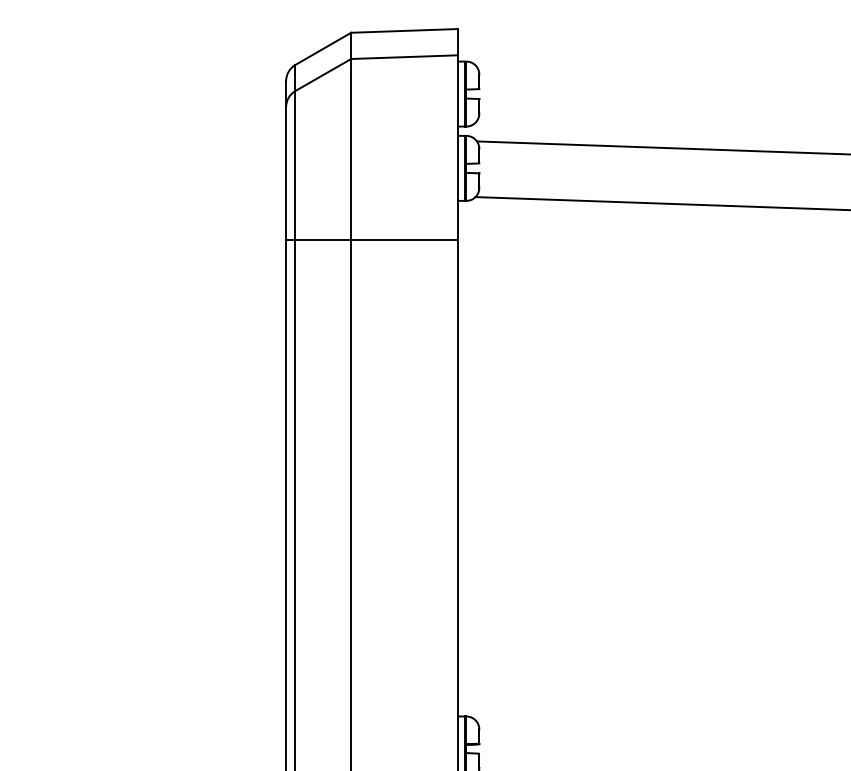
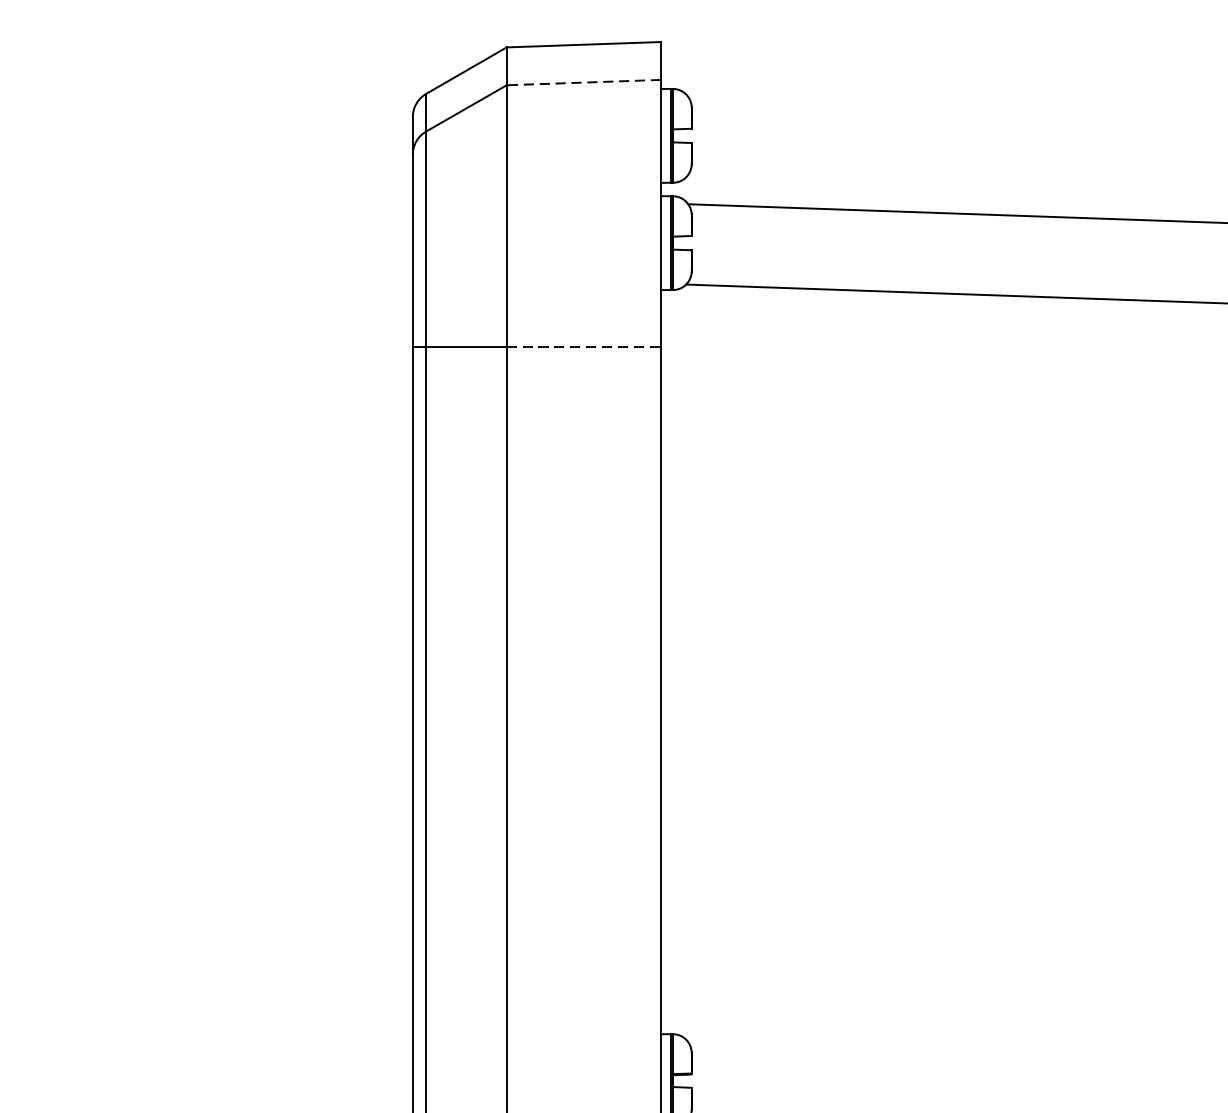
line: (404, 57) -> (583, 83), solid -> dashed
line: (405, 240) -> (585, 347), solid -> dashed

